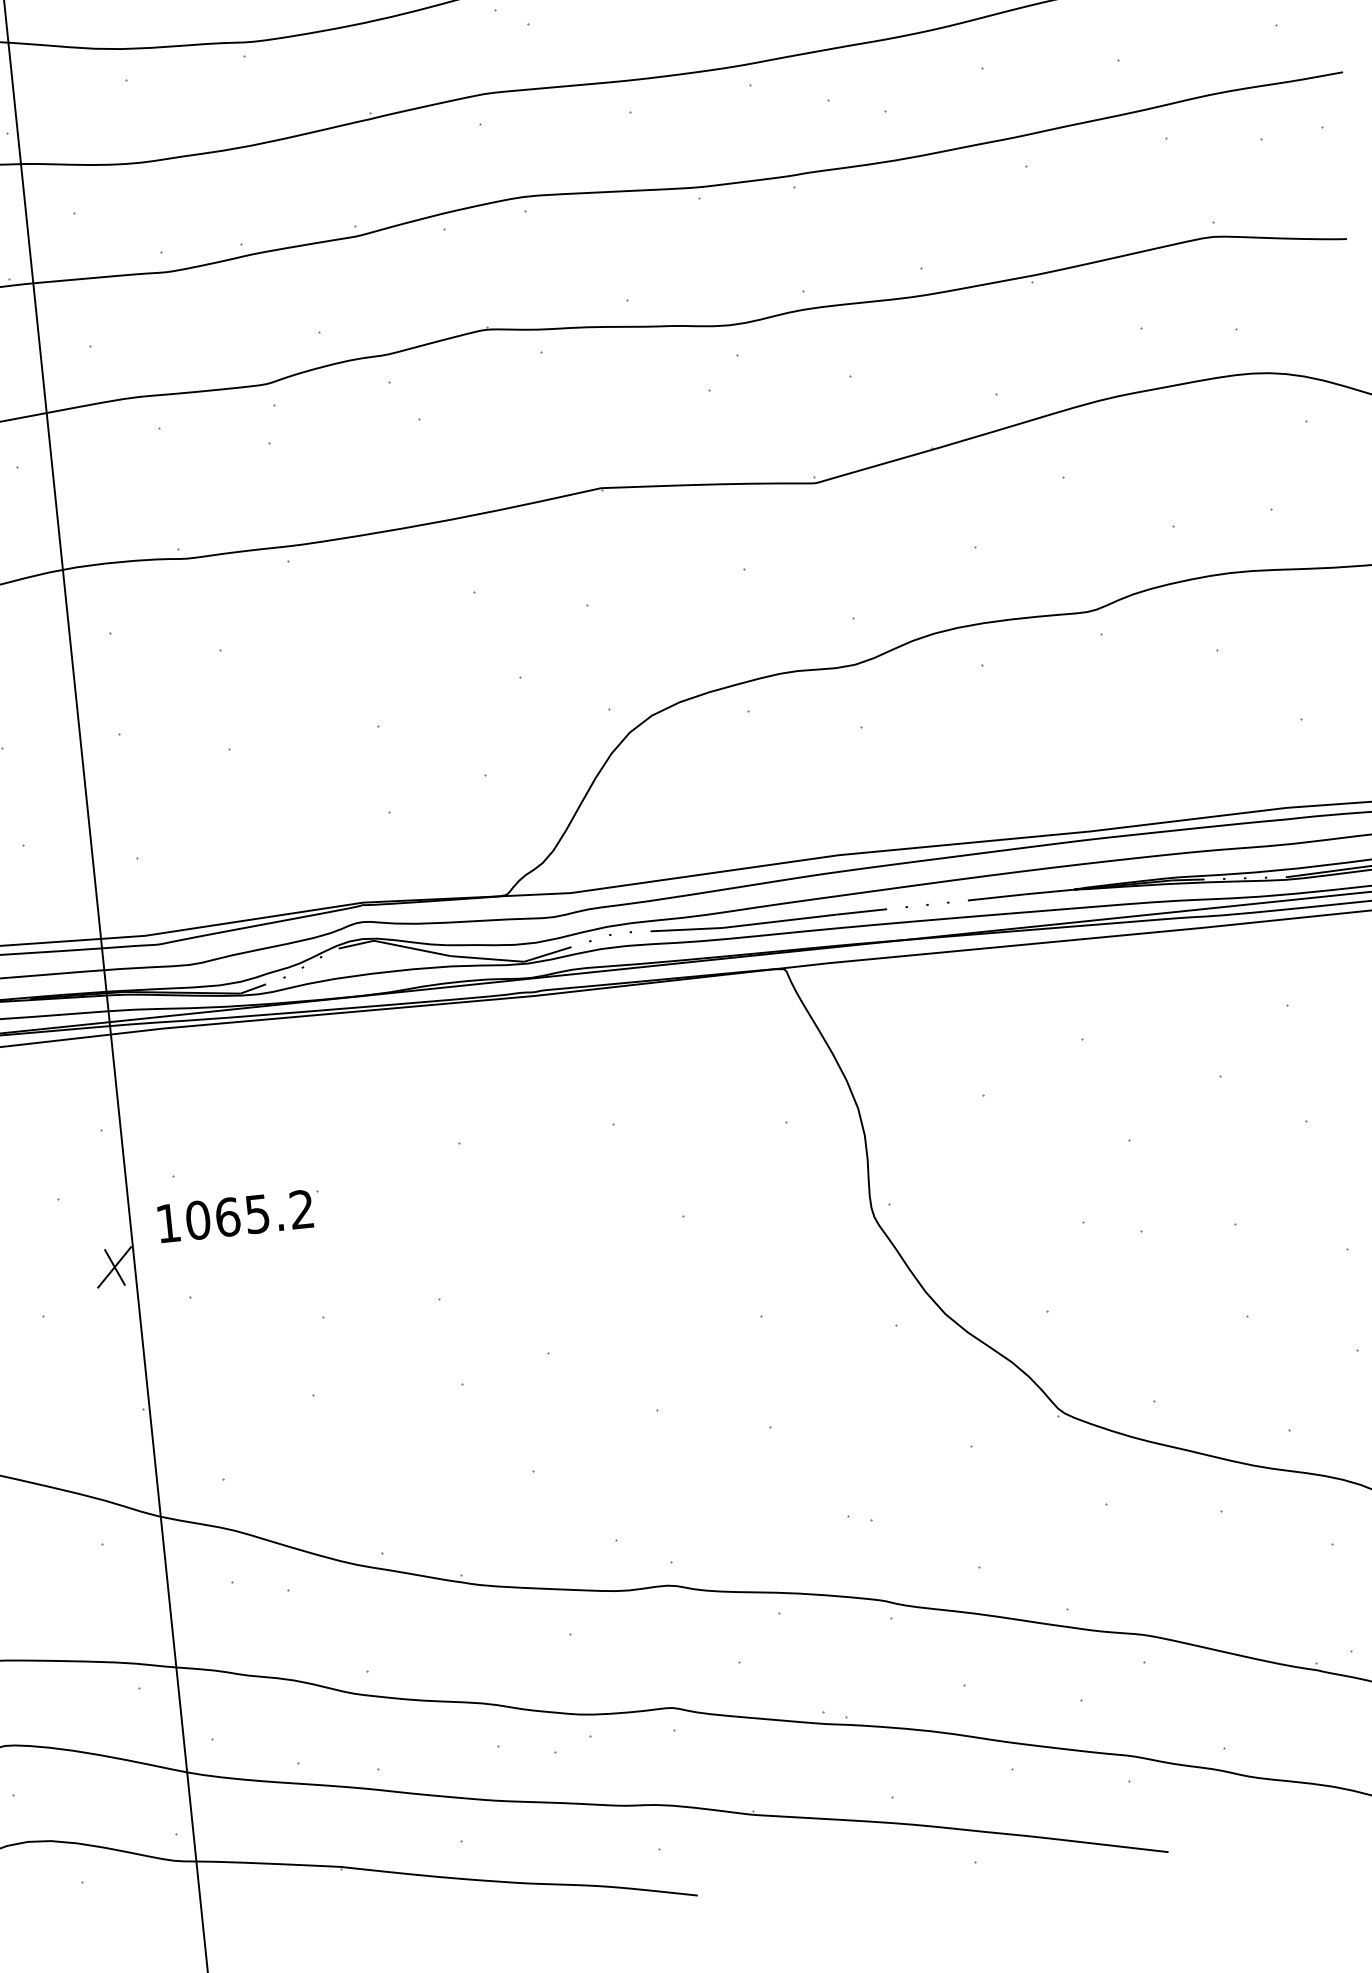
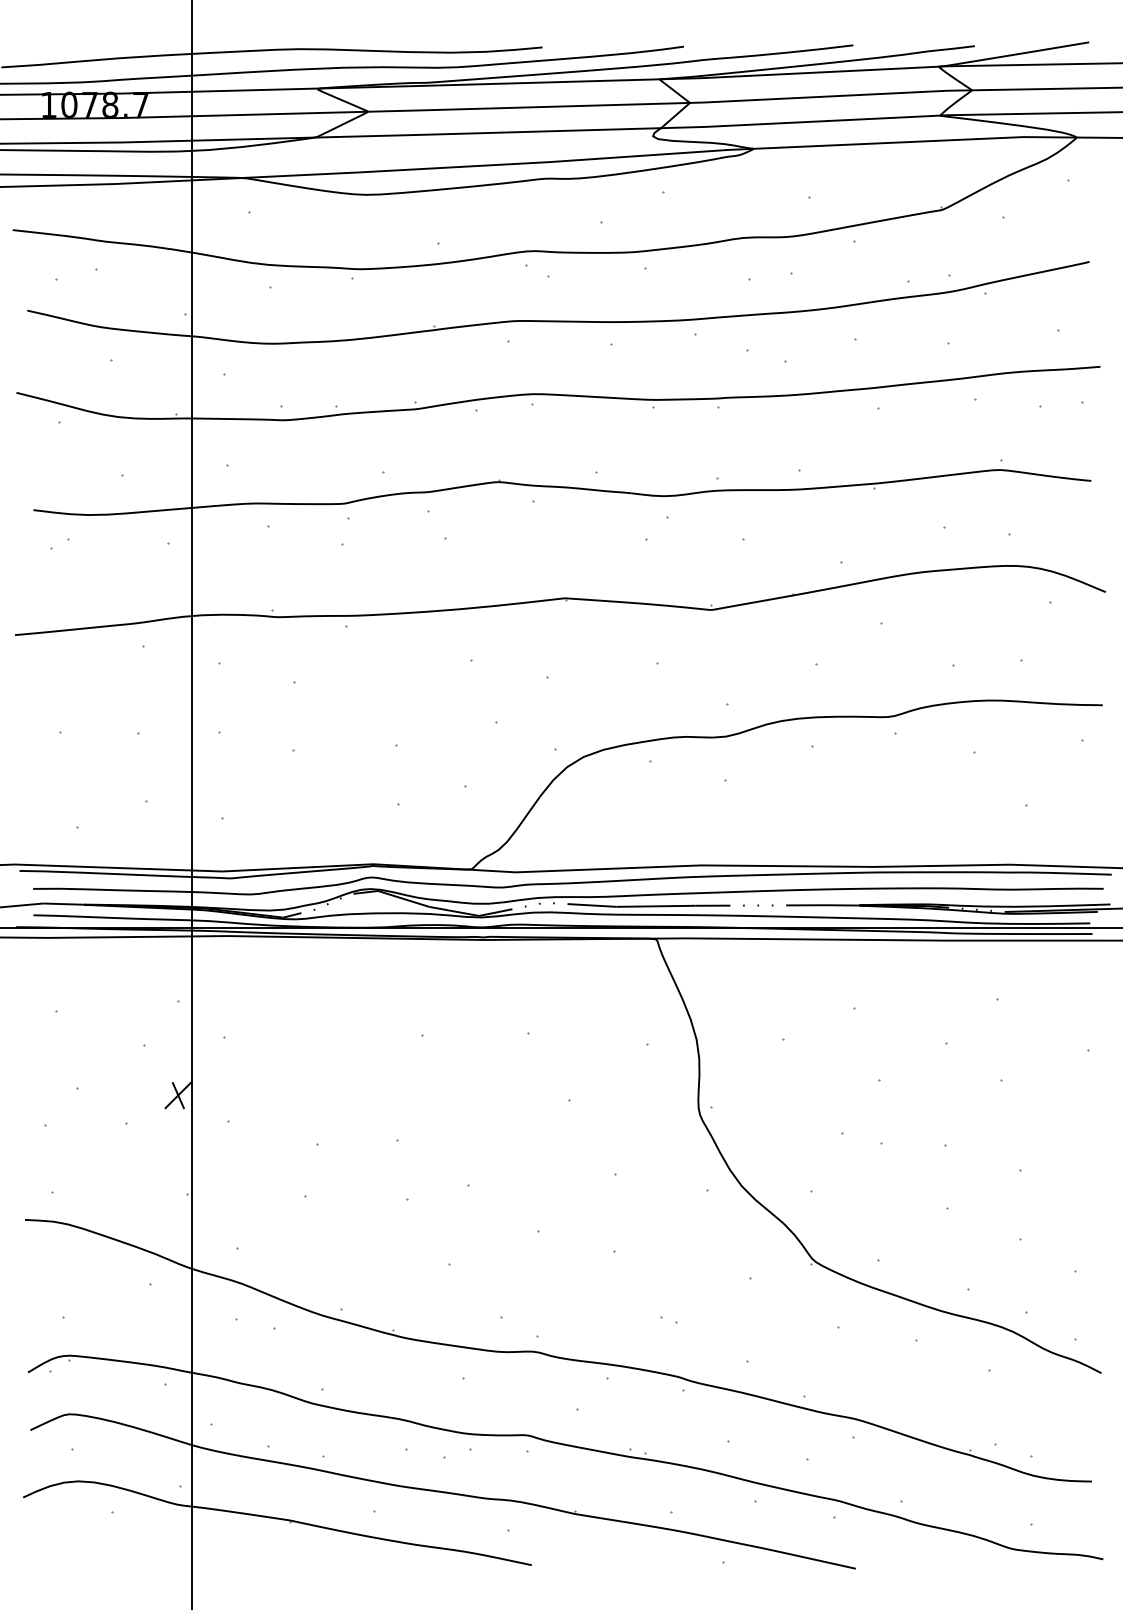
part: (238, 1214) -> (266, 1068), removed

